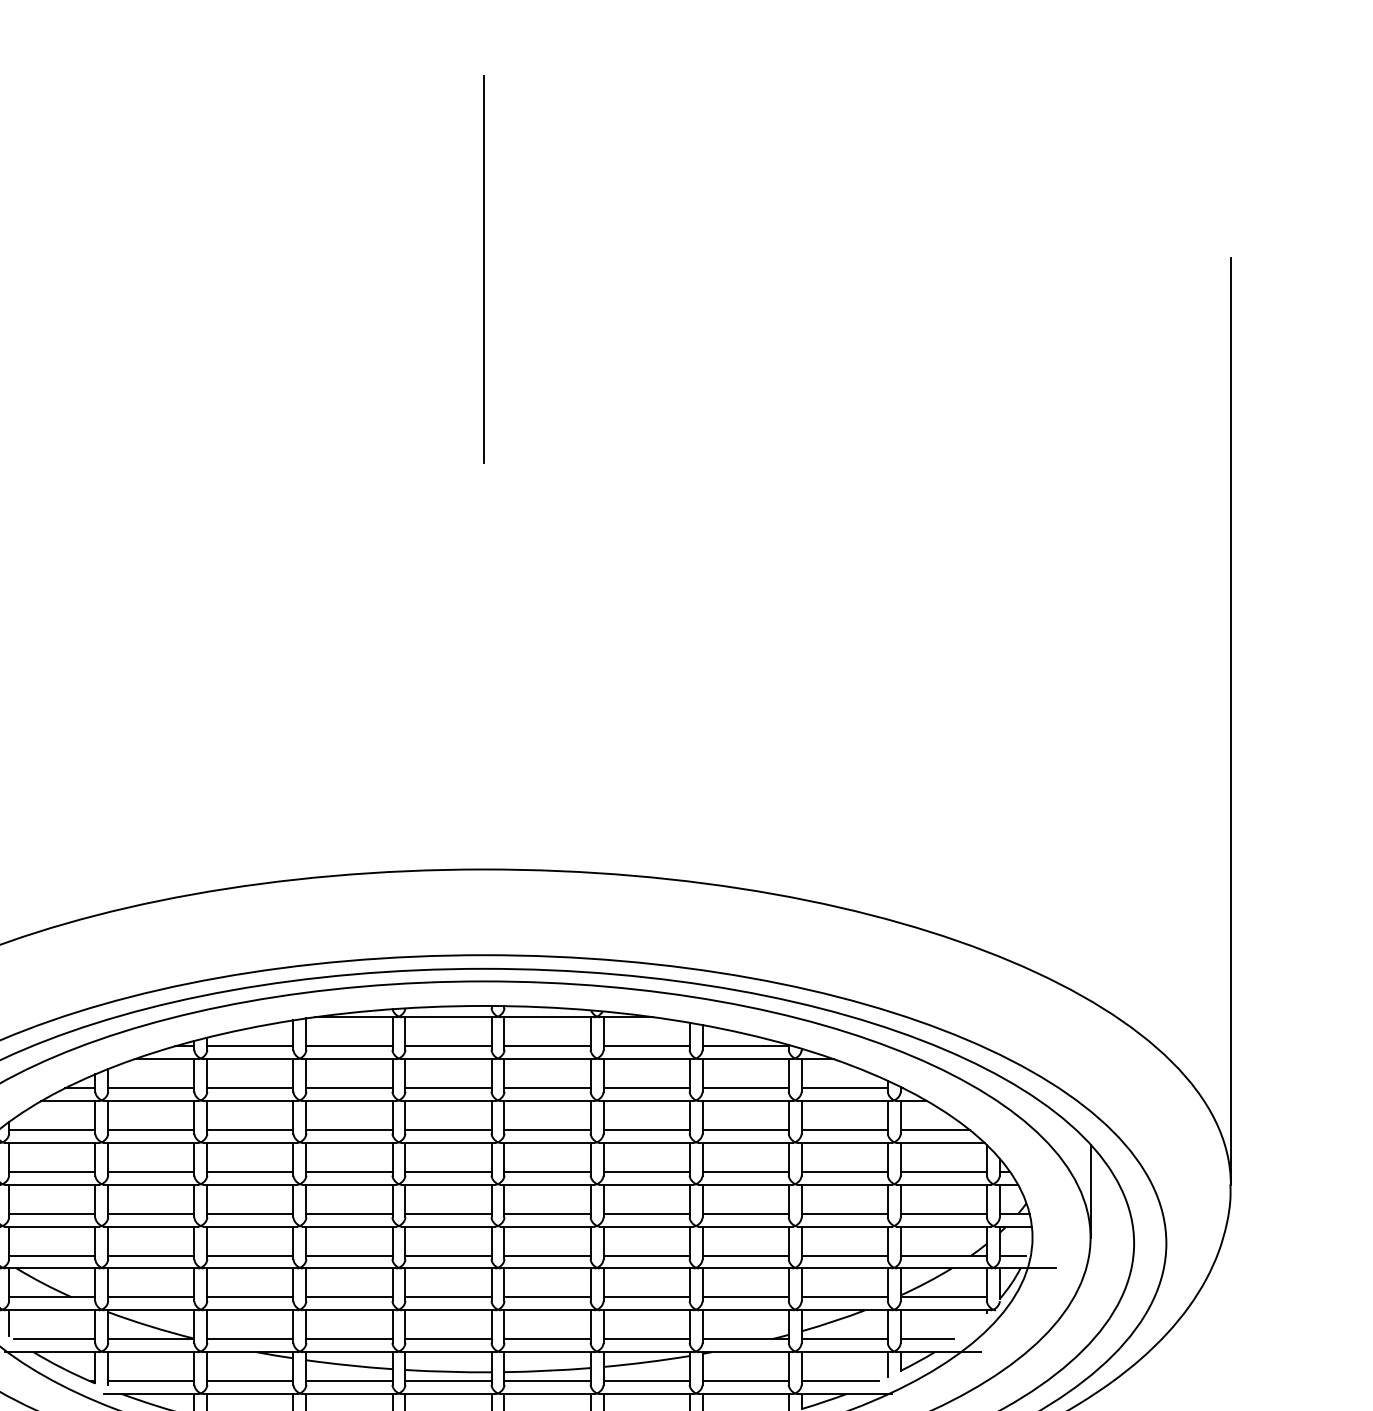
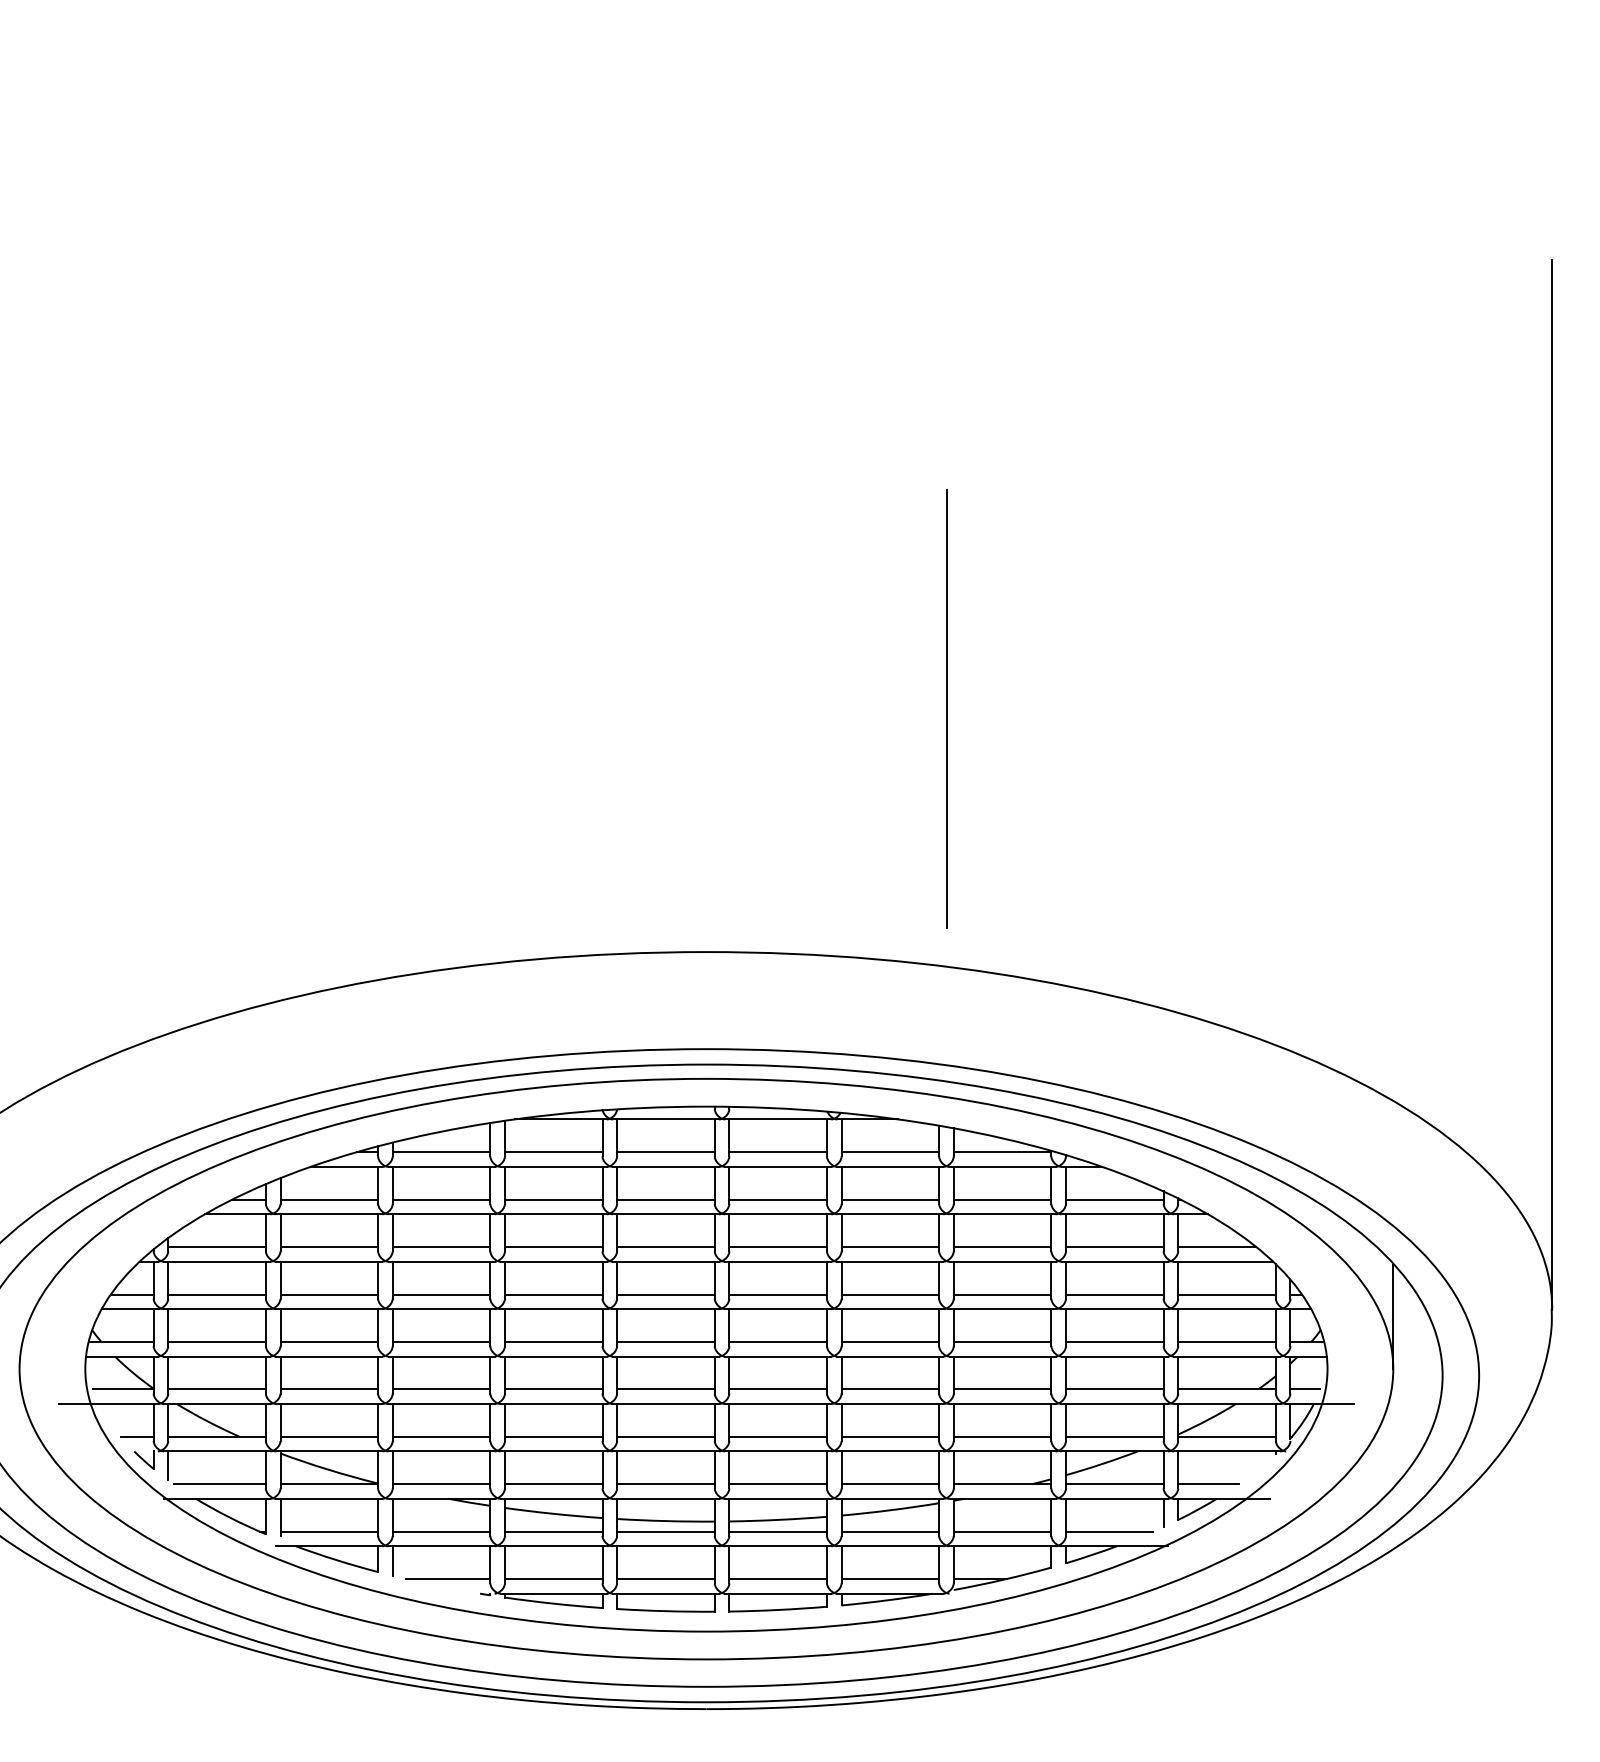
line: (483, 268) -> (946, 708), moved

